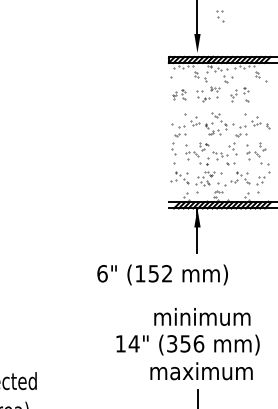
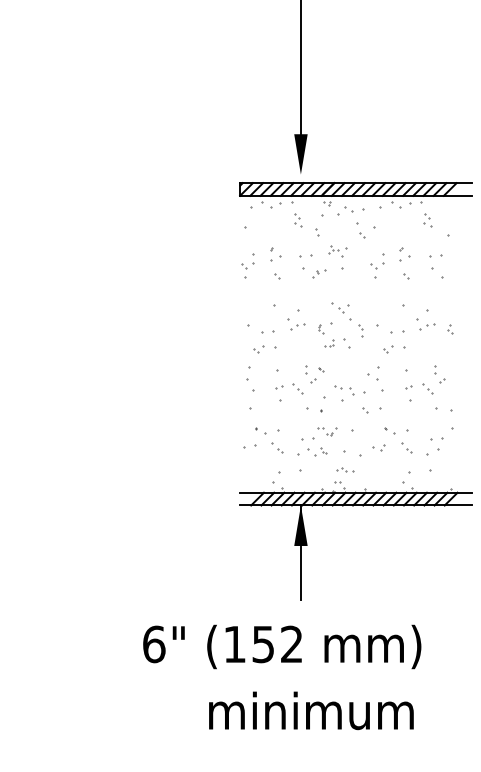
part: (220, 16) -> (437, 267), moved
part: (178, 94) -> (260, 262), size x1.43
text: (162, 274) -> (281, 646), moved
text: (202, 316) -> (311, 709), moved

